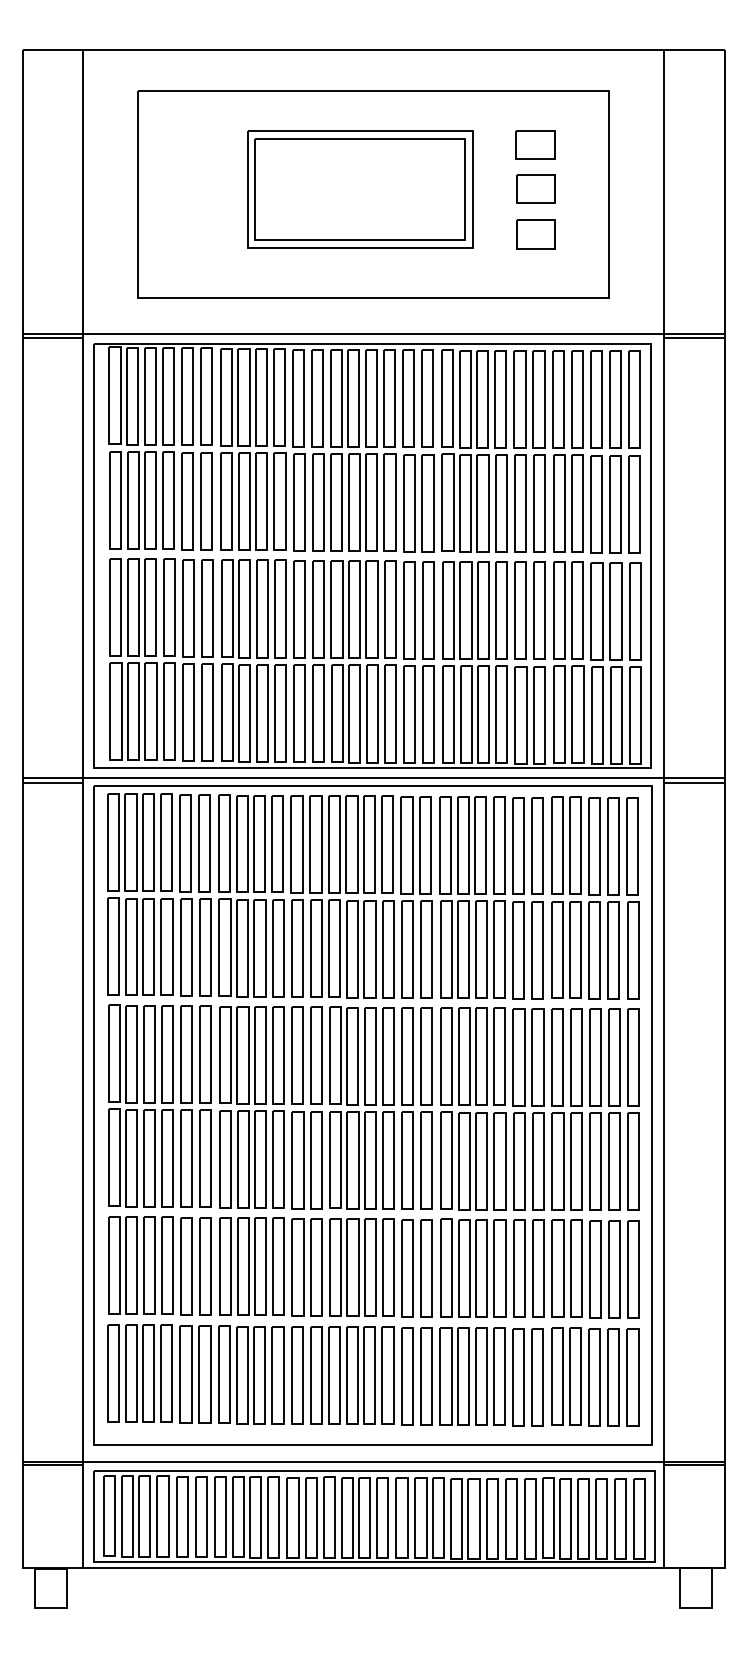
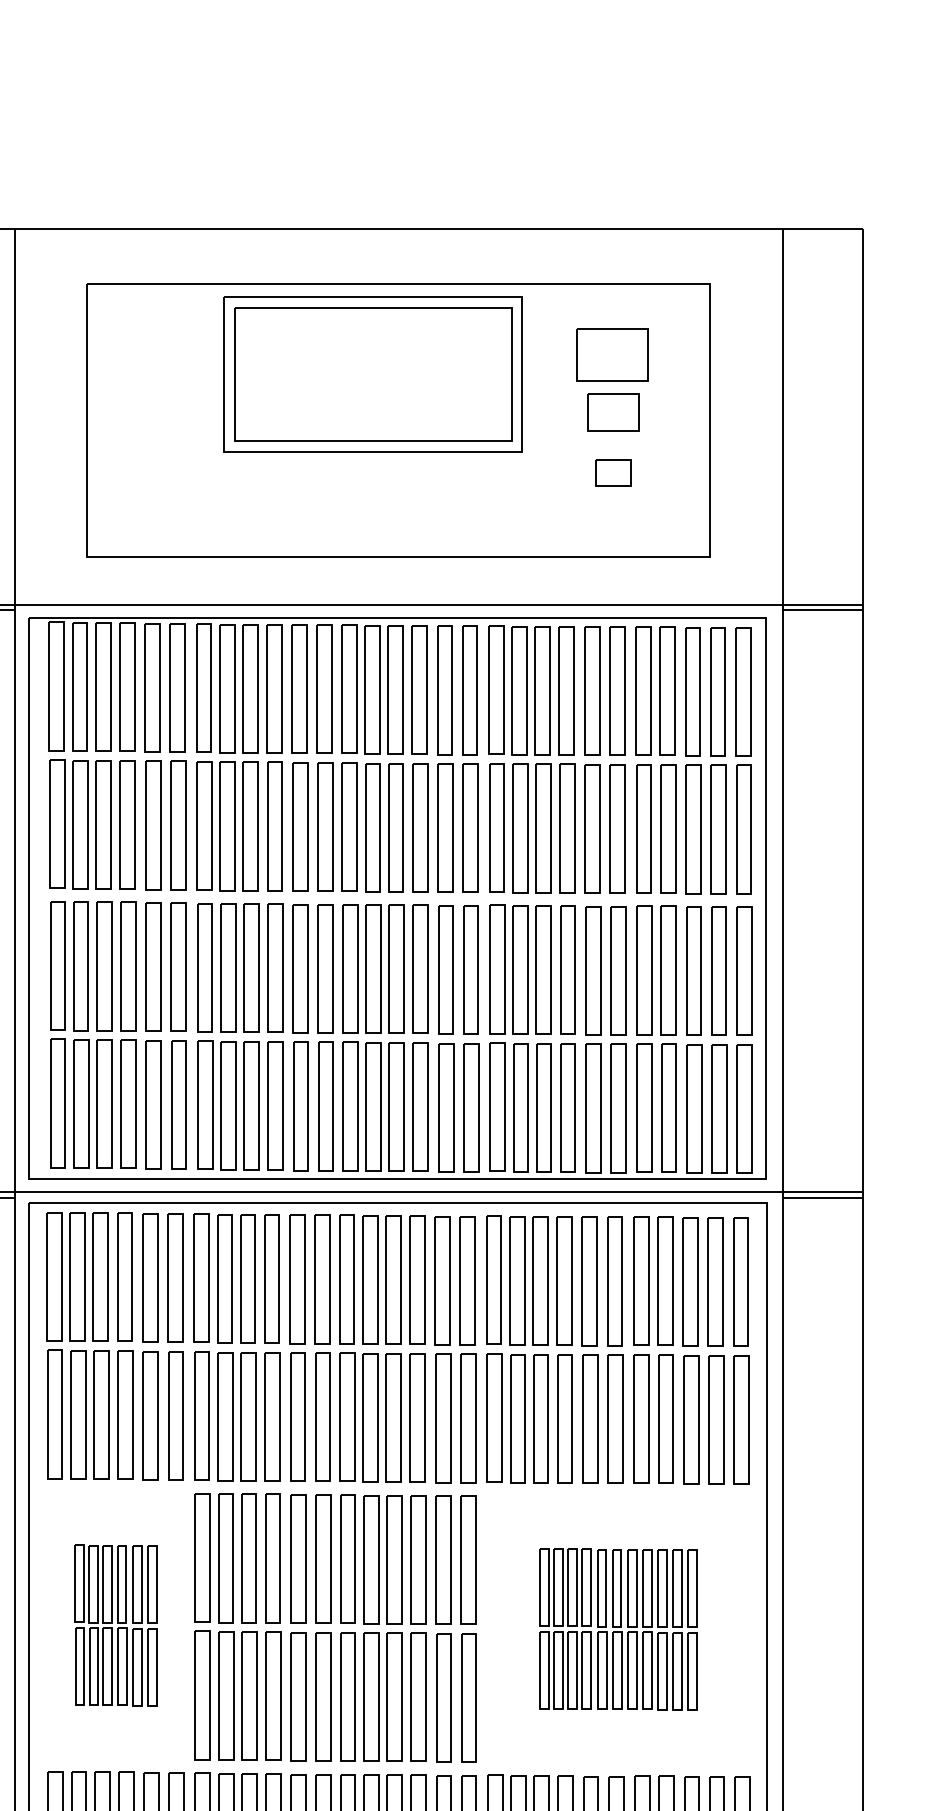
part: (535, 144) -> (612, 354), size x1.4
part: (360, 189) -> (373, 373), moved
part: (535, 234) -> (612, 473), size x0.7
part: (159, 1105) -> (115, 1624), size x0.6
part: (539, 1108) -> (617, 1628), size x0.6

